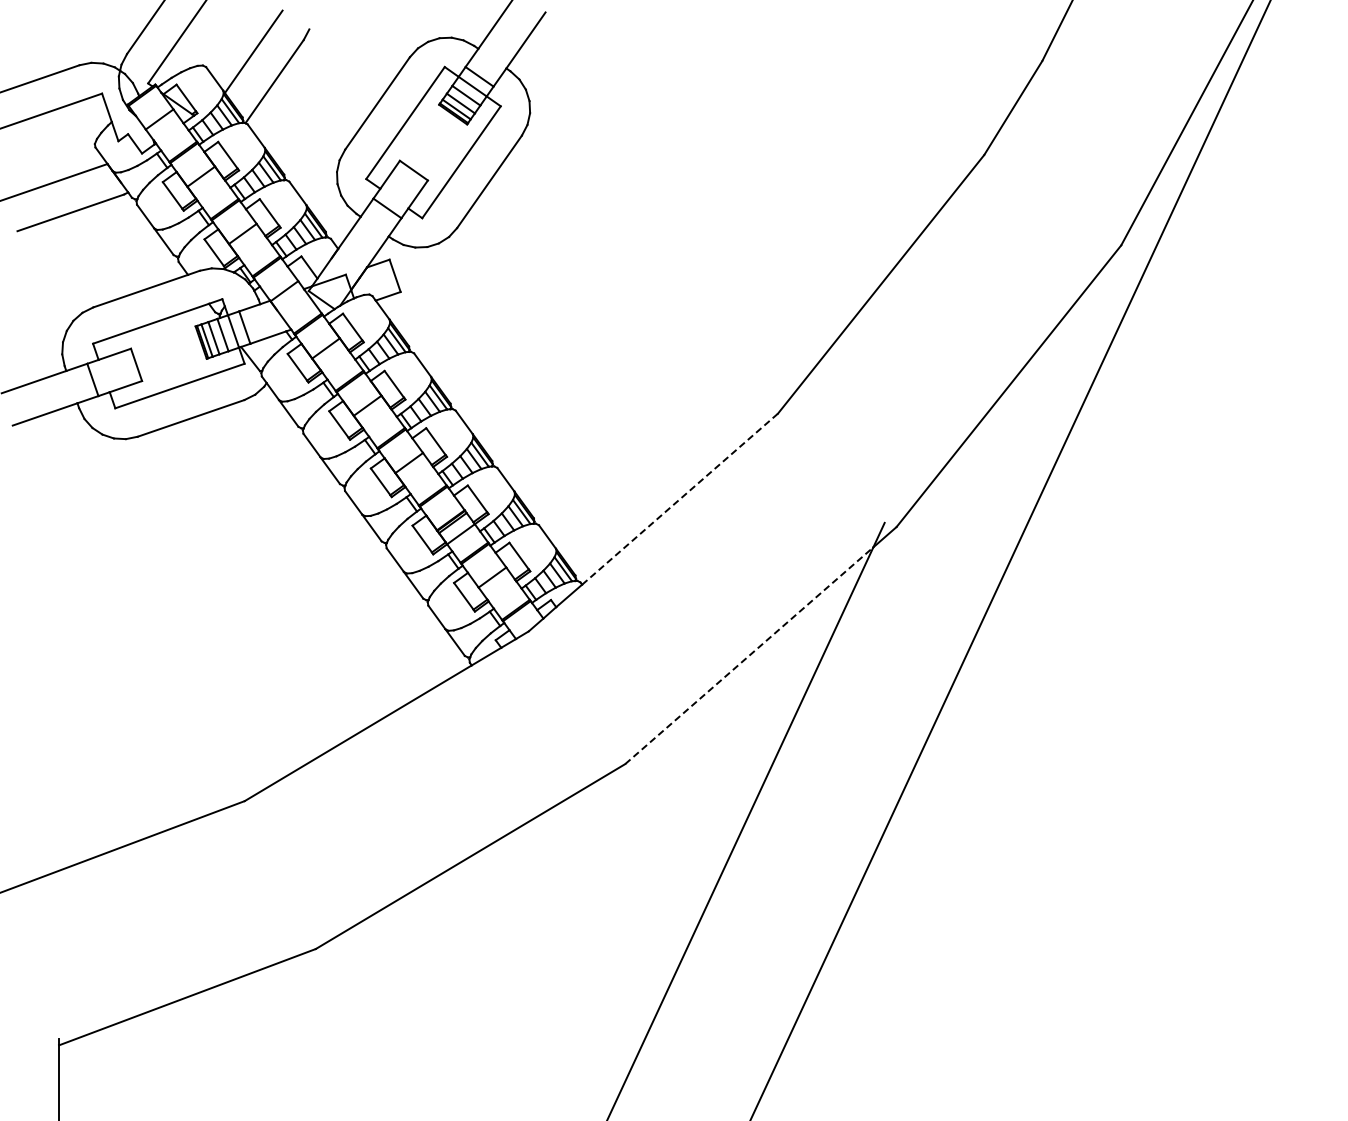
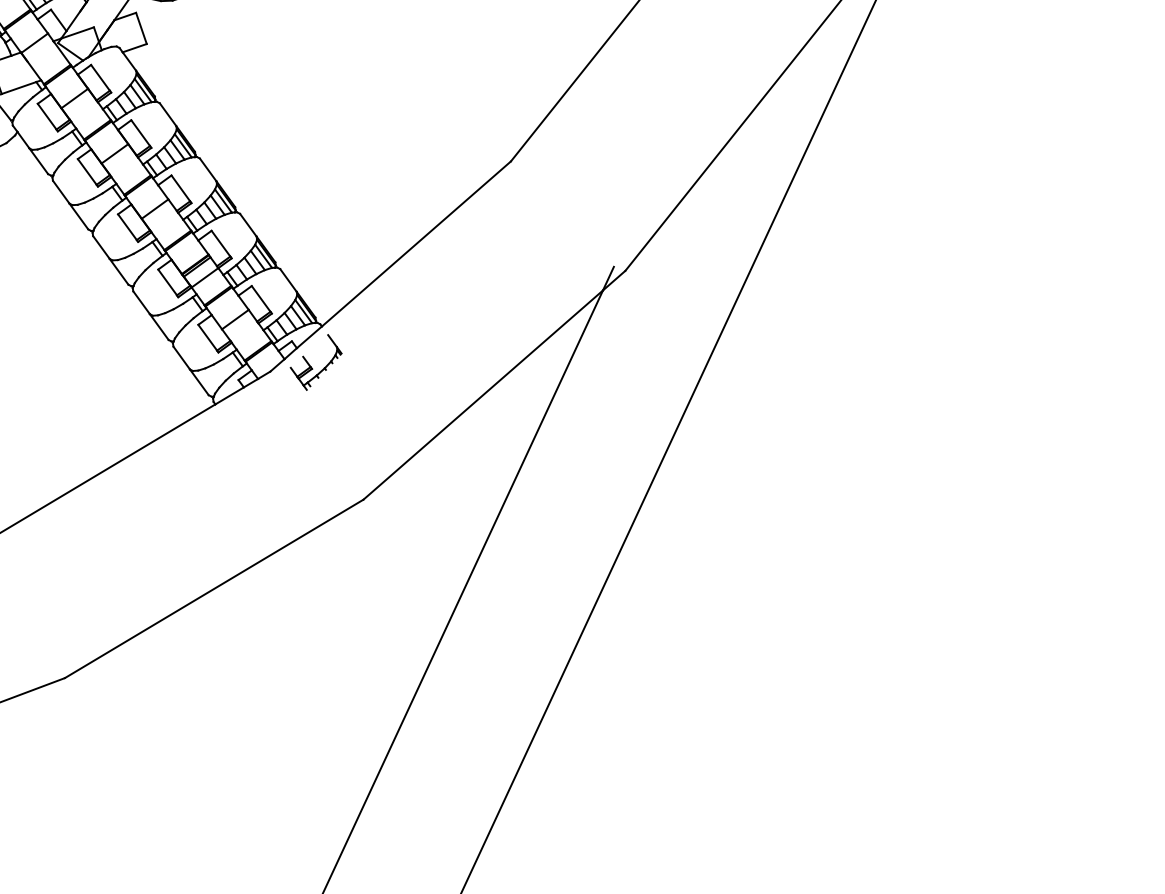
line: (680, 499) -> (416, 244), dashed -> solid
part: (569, 623) -> (309, 363), added
line: (749, 655) -> (483, 394), dashed -> solid

